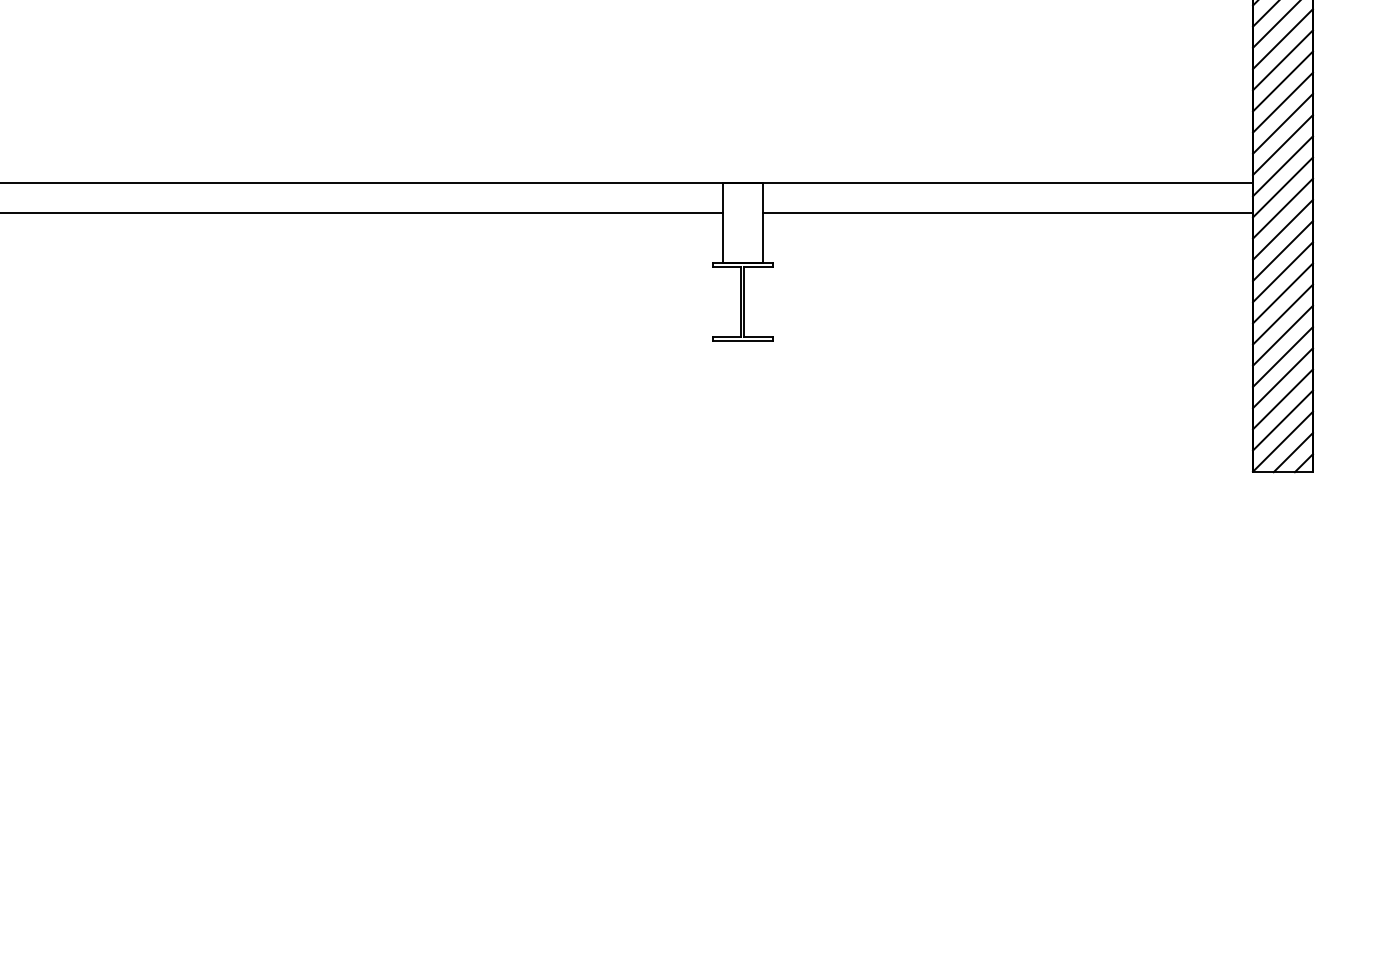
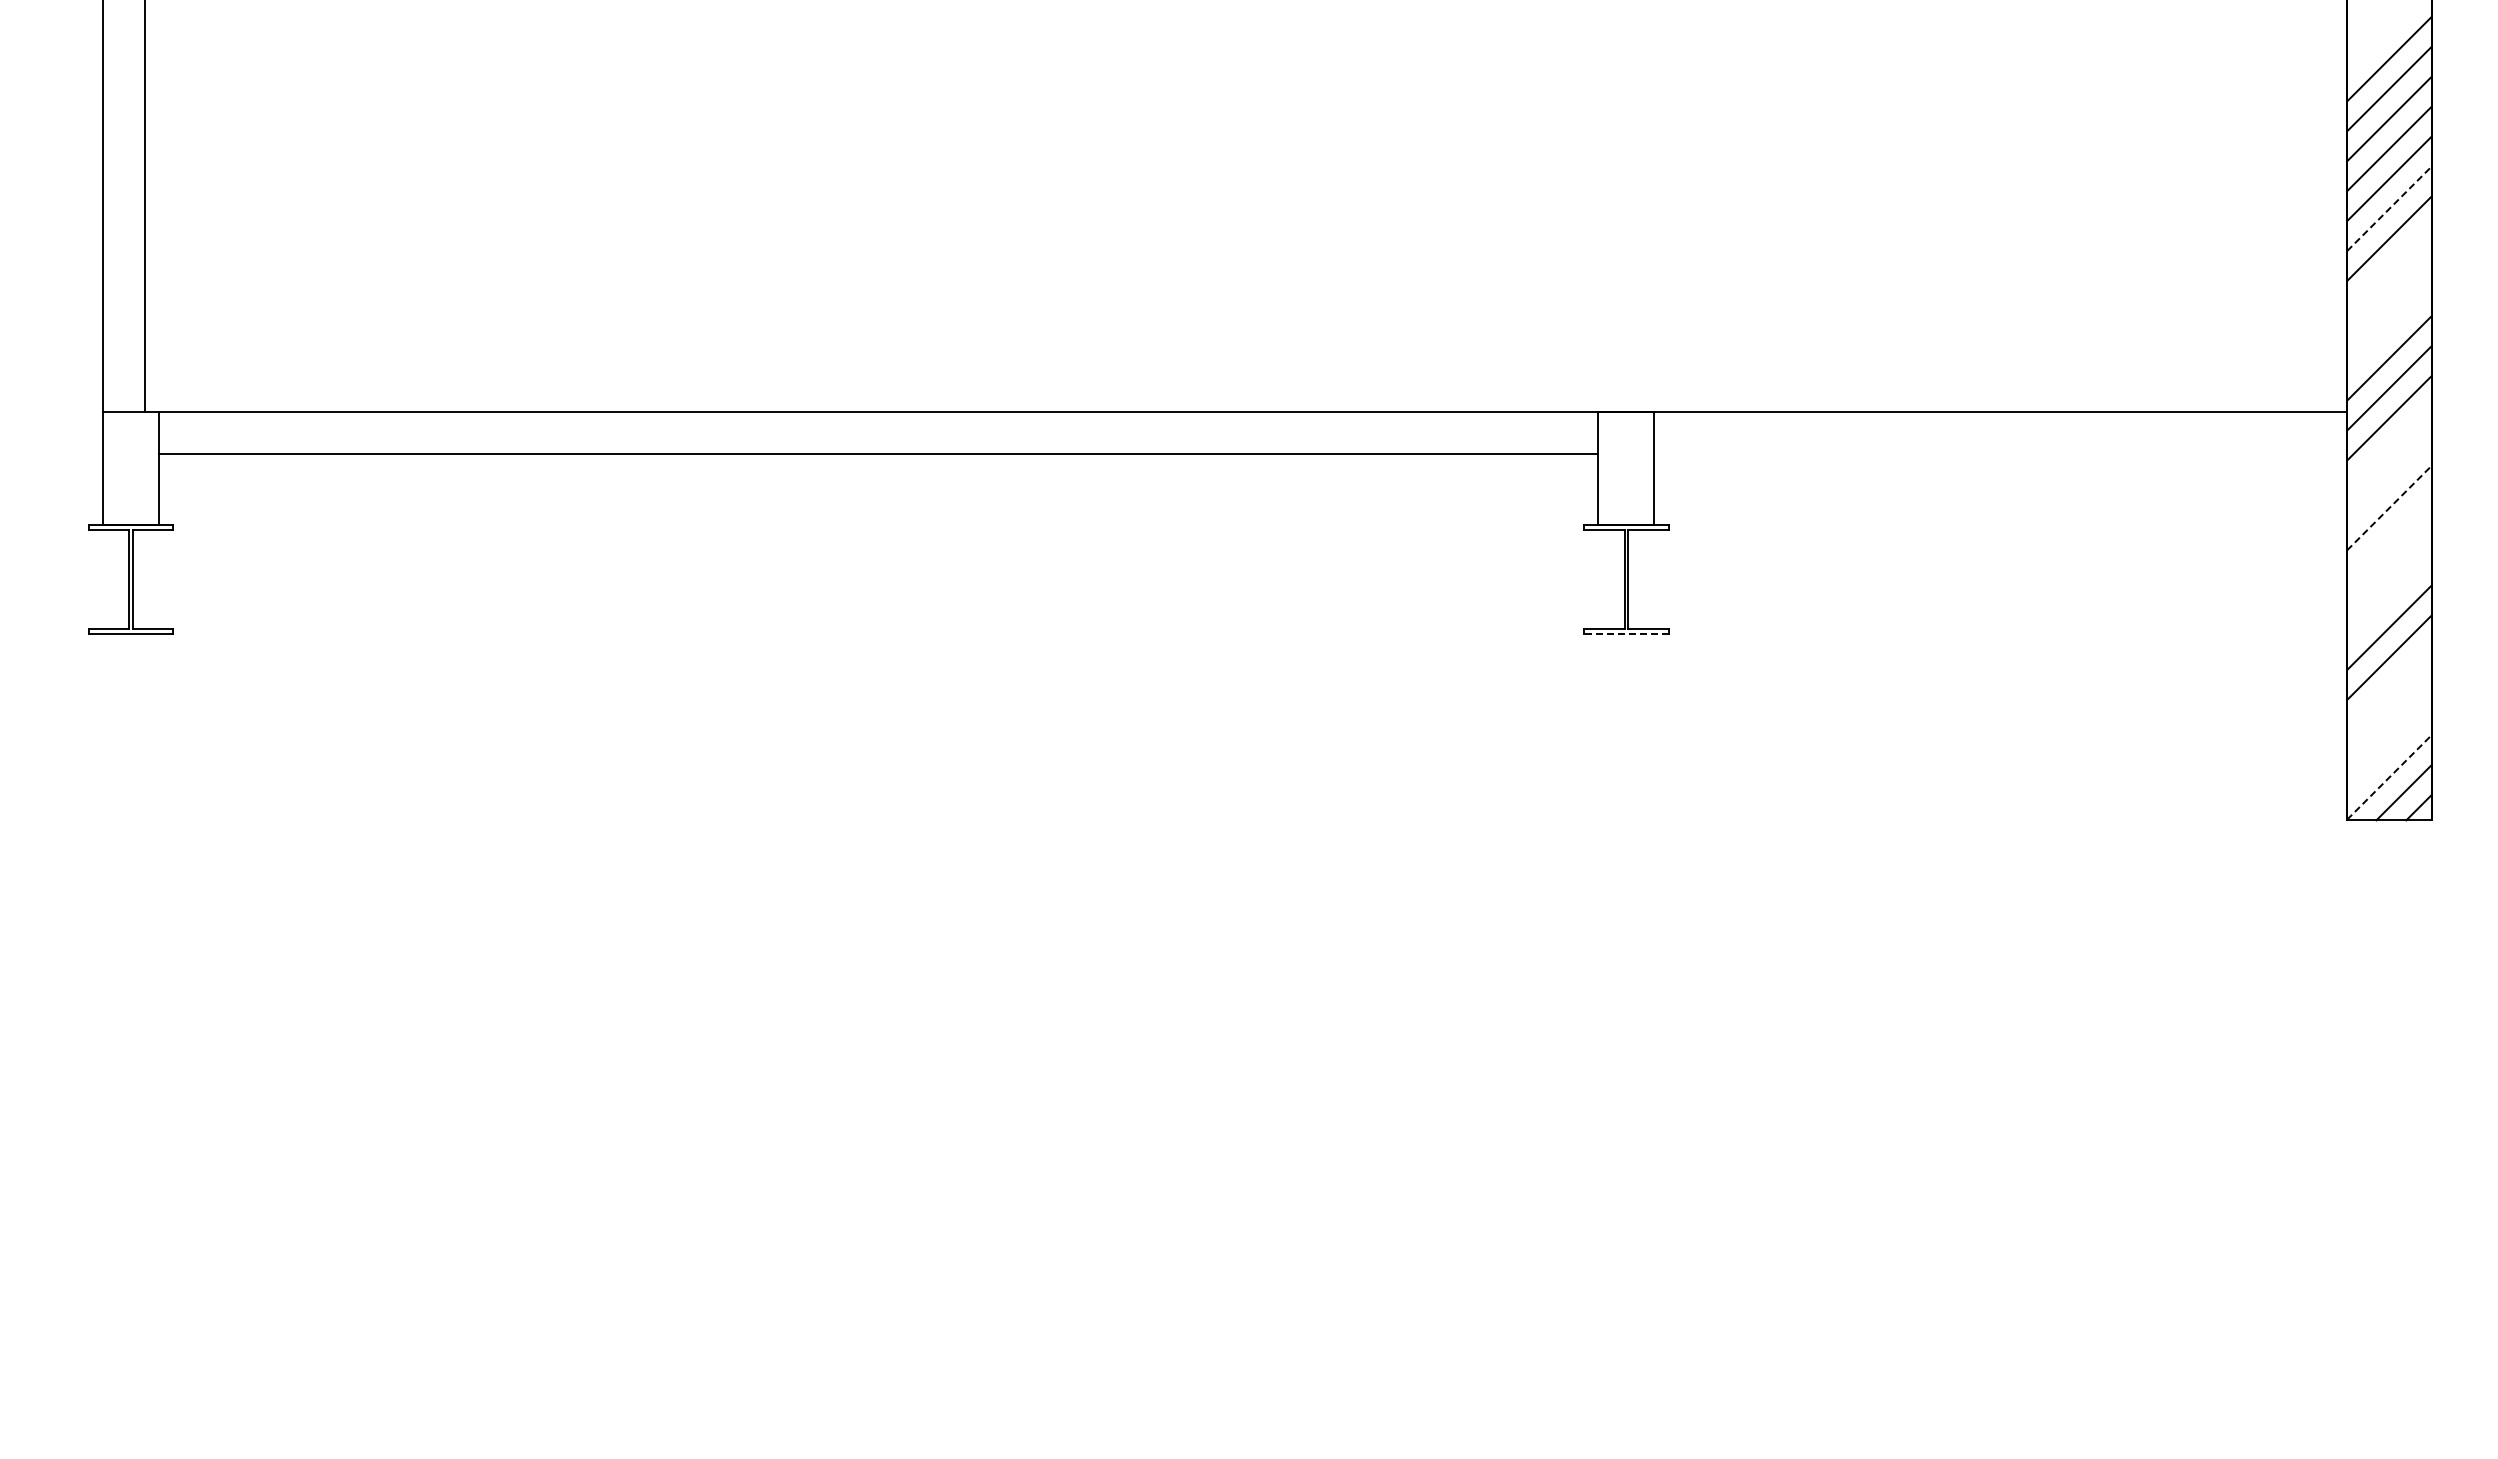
line: (1283, 38) -> (2389, 208), solid -> dashed
line: (1283, 81) -> (2389, 268), removed
line: (1283, 102) -> (2389, 298), removed
line: (1283, 123) -> (2389, 328), removed
line: (1283, 208) -> (2389, 447), removed
line: (1007, 213) -> (2000, 454), removed
line: (1283, 229) -> (2389, 477), removed
line: (1283, 251) -> (2389, 508), solid -> dashed
line: (1283, 271) -> (2389, 537), removed
line: (1283, 293) -> (2389, 567), removed
line: (1283, 314) -> (2389, 597), removed
line: (742, 340) -> (1625, 634), solid -> dashed
line: (1283, 378) -> (2389, 687), removed
line: (1283, 399) -> (2389, 717), removed
line: (1283, 420) -> (2389, 747), removed
line: (1283, 441) -> (2389, 777), solid -> dashed

